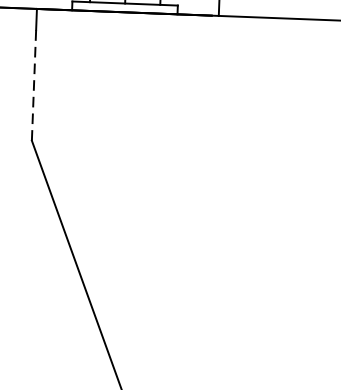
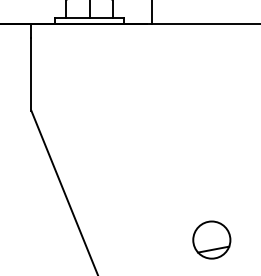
line: (34, 85) -> (31, 74), dashed -> solid
part: (296, 345) -> (211, 239), added

